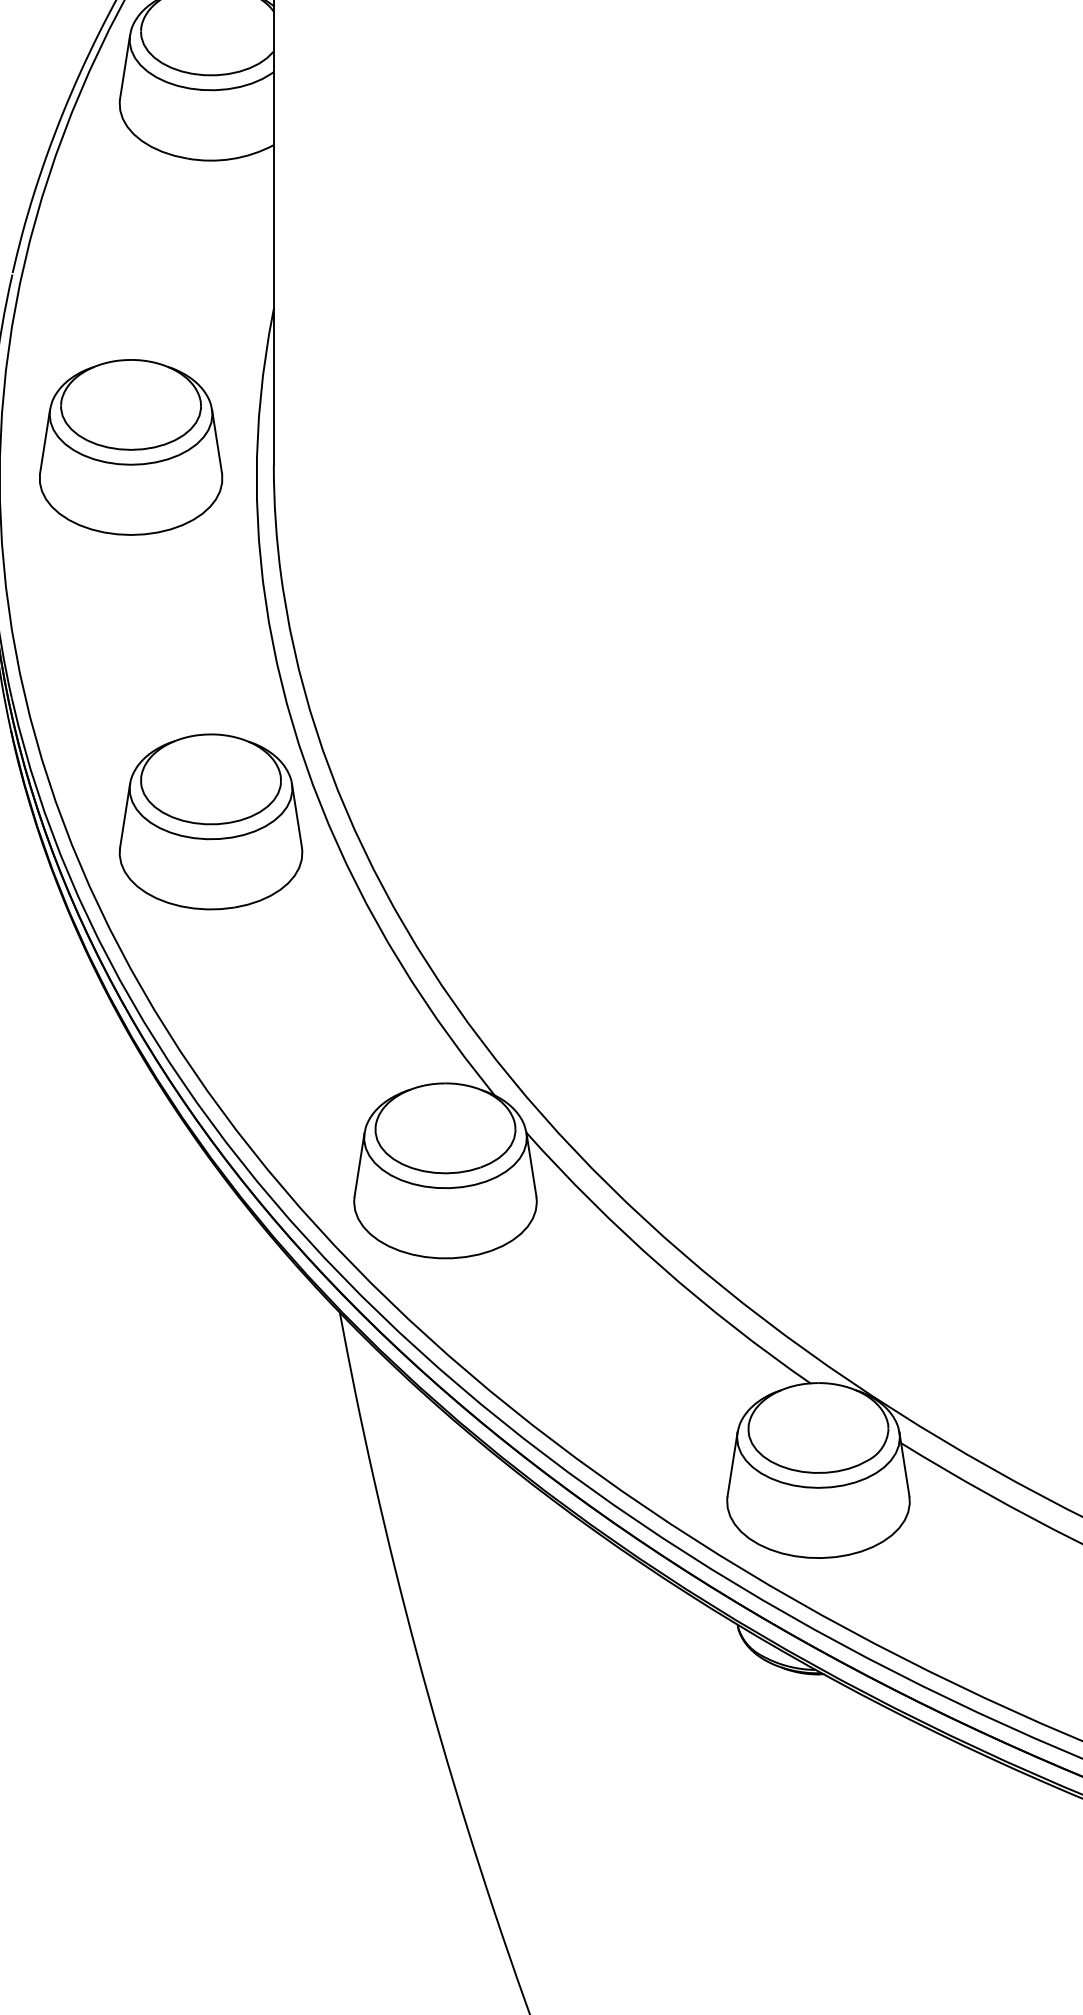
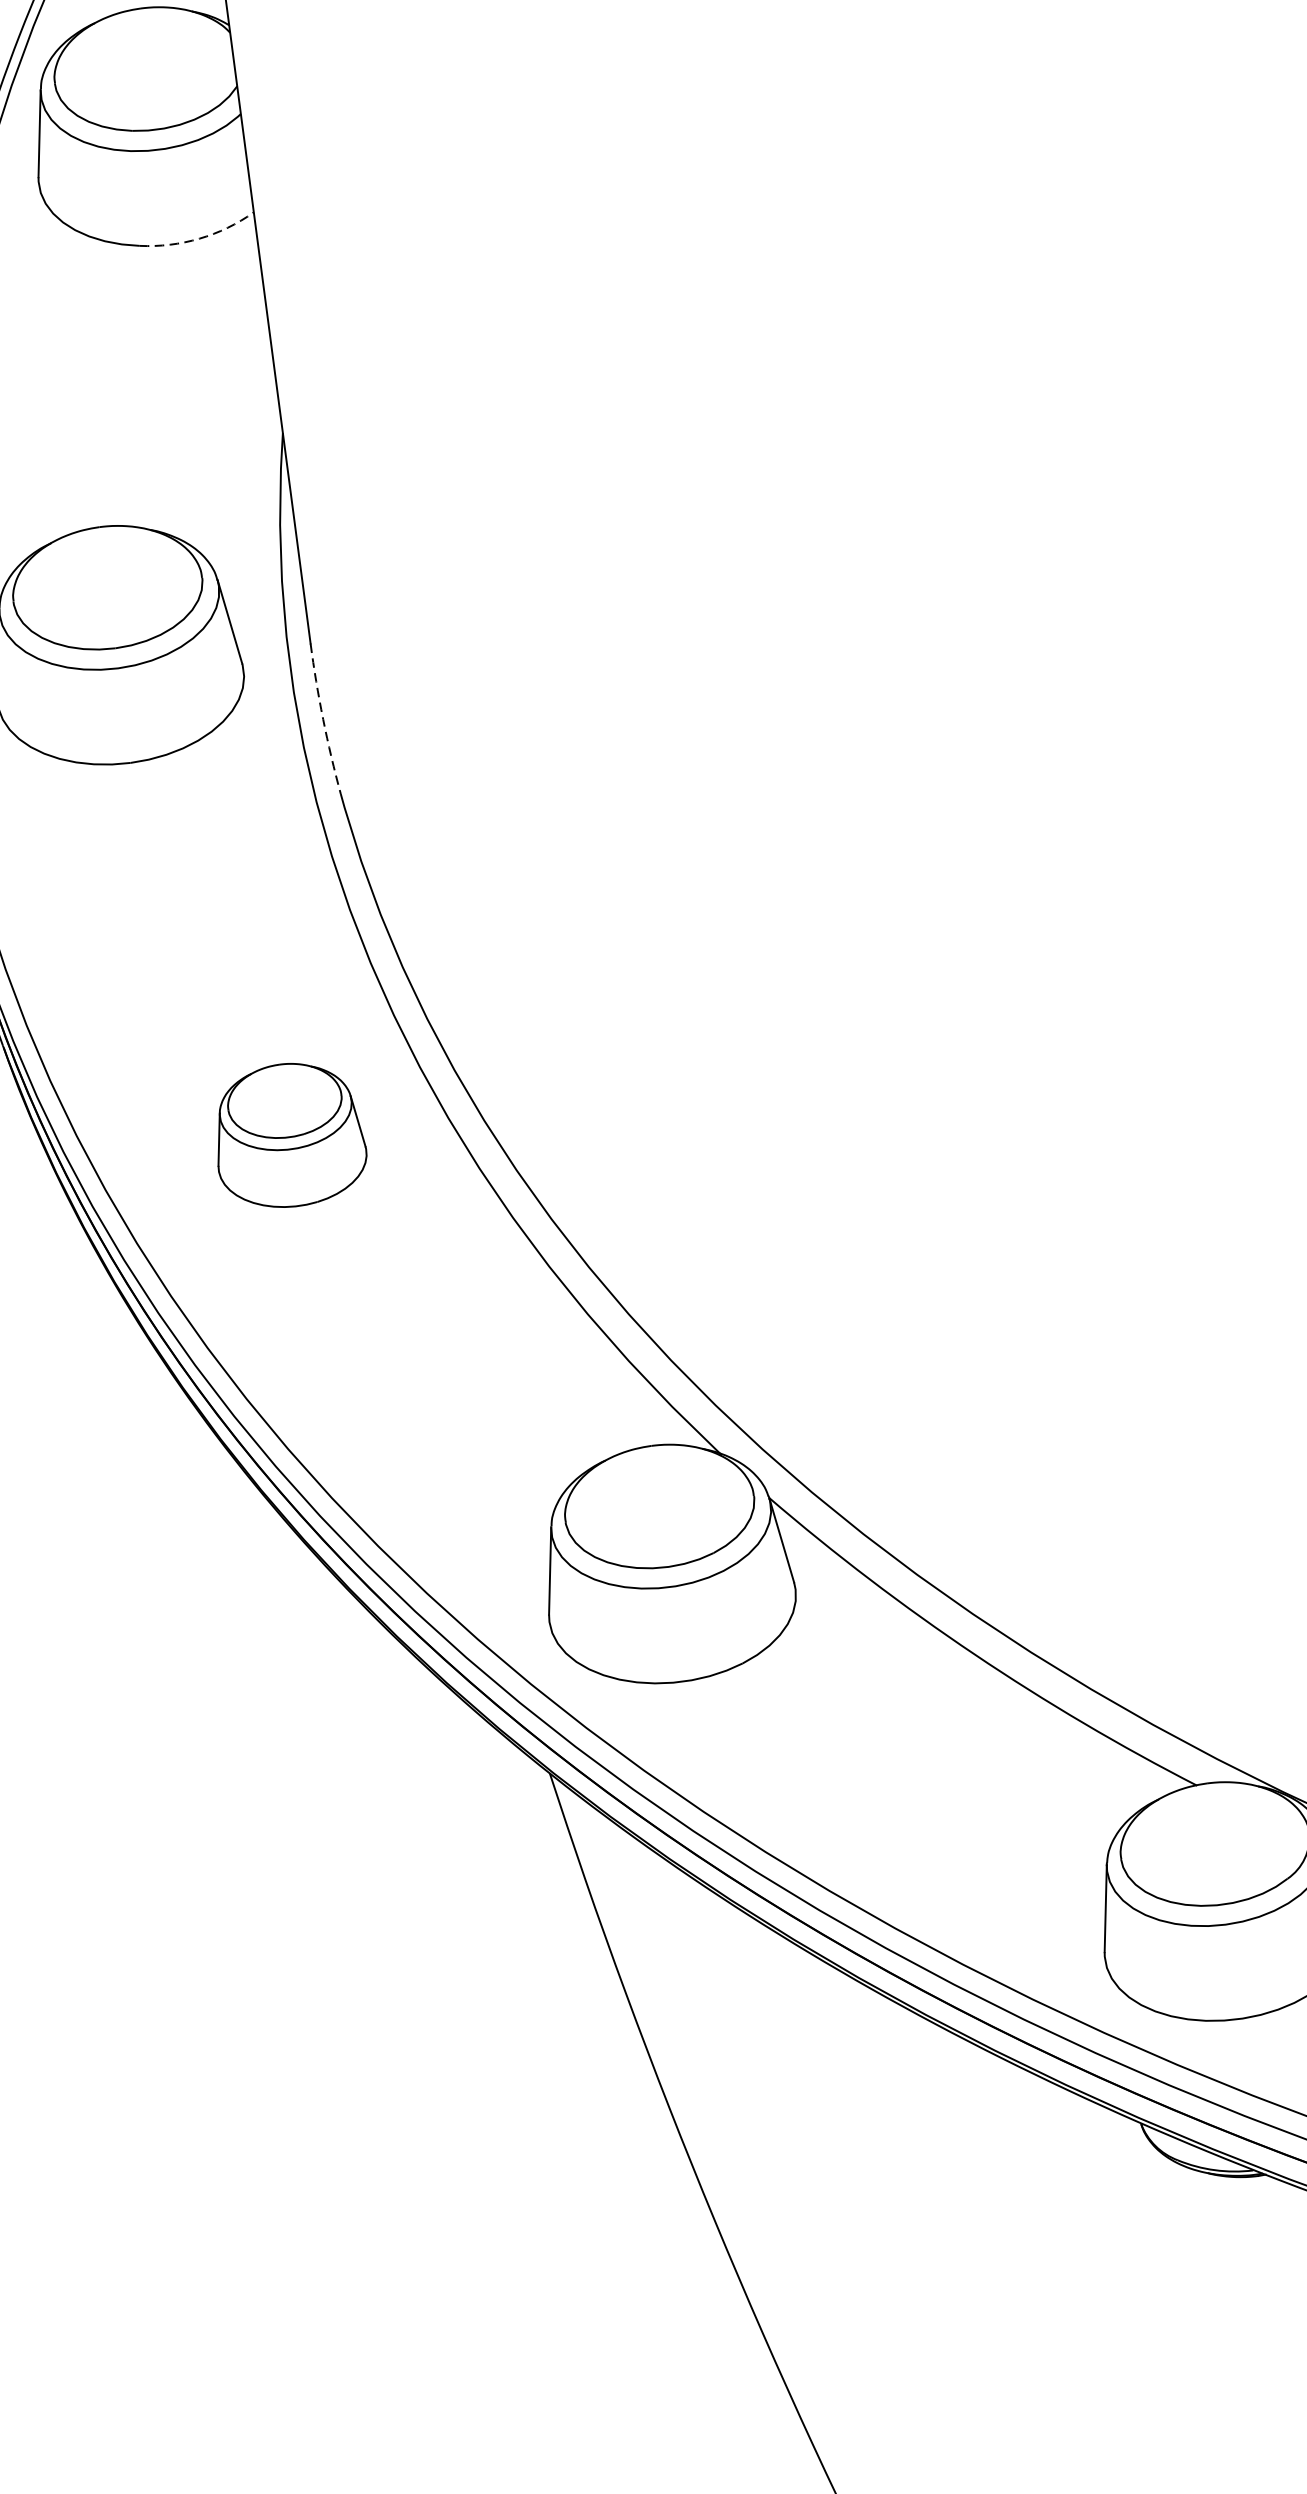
arc: (231, 159) -> (199, 239), solid -> dashed
arc: (275, 521) -> (322, 719), solid -> dashed
part: (210, 821) -> (288, 1134), size x0.6

